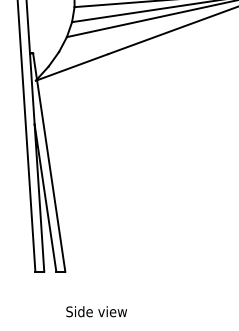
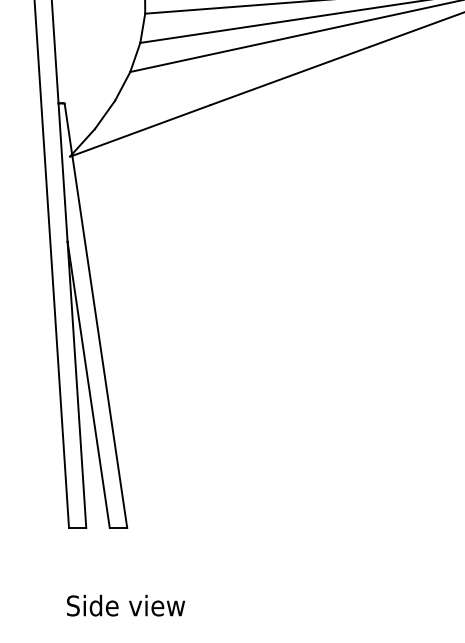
text: (96, 311) -> (125, 605), moved

